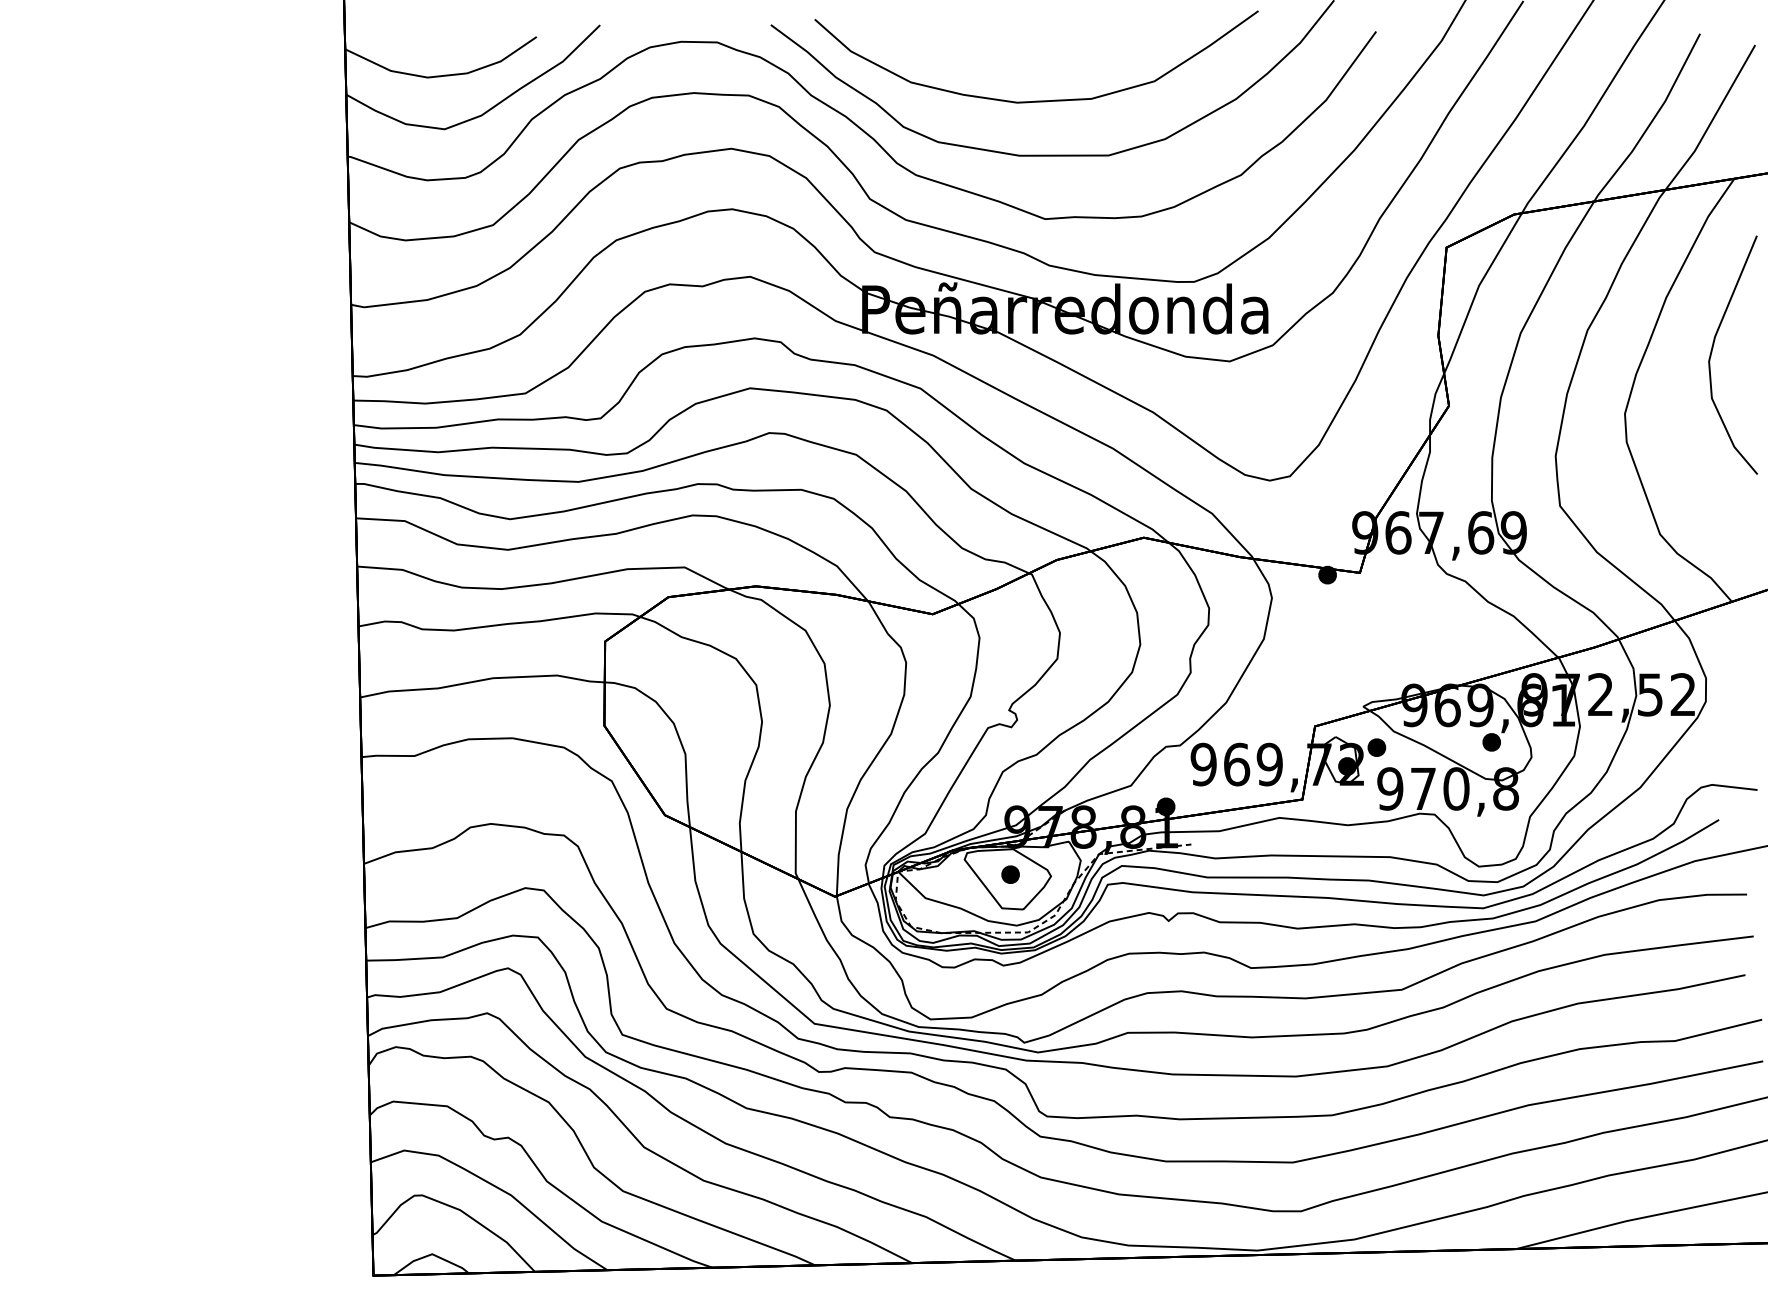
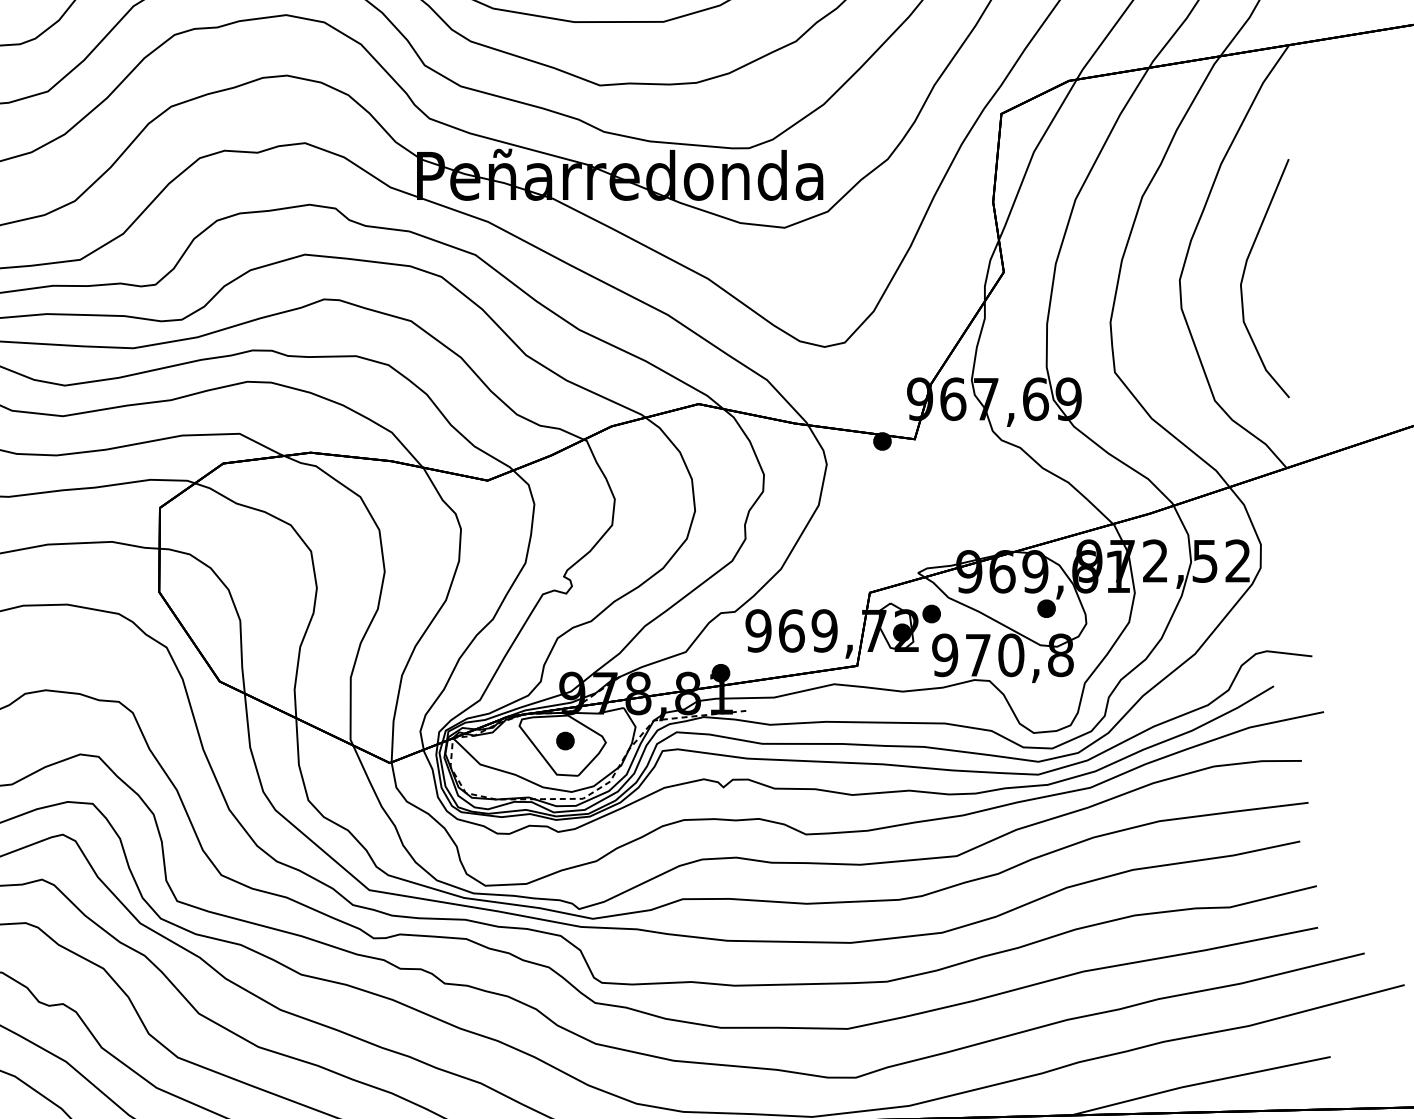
curve: (1713, 348) -> (1245, 271), moved

